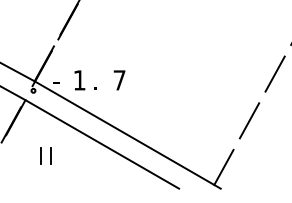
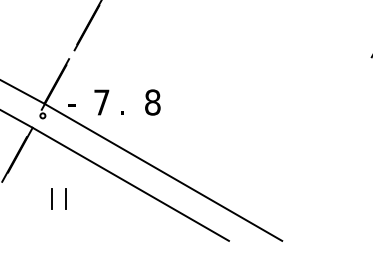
line: (274, 73) -> (350, 93), removed
text: (79, 80) -> (101, 102), 1 -> 7
text: (119, 80) -> (152, 102), 7 -> 8
line: (249, 120) -> (318, 153), removed
line: (223, 166) -> (285, 212), removed

